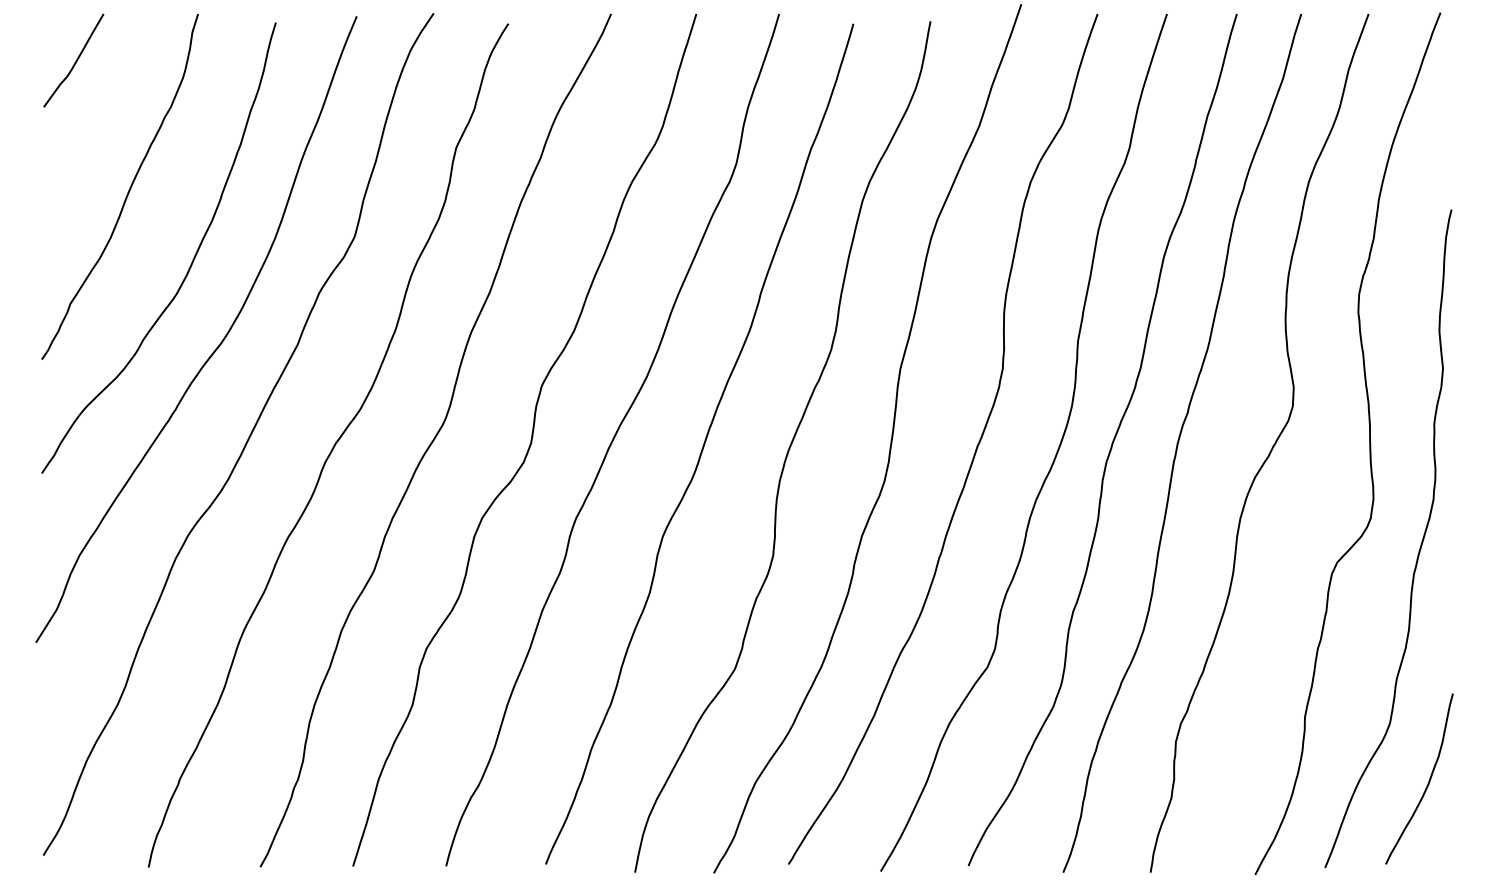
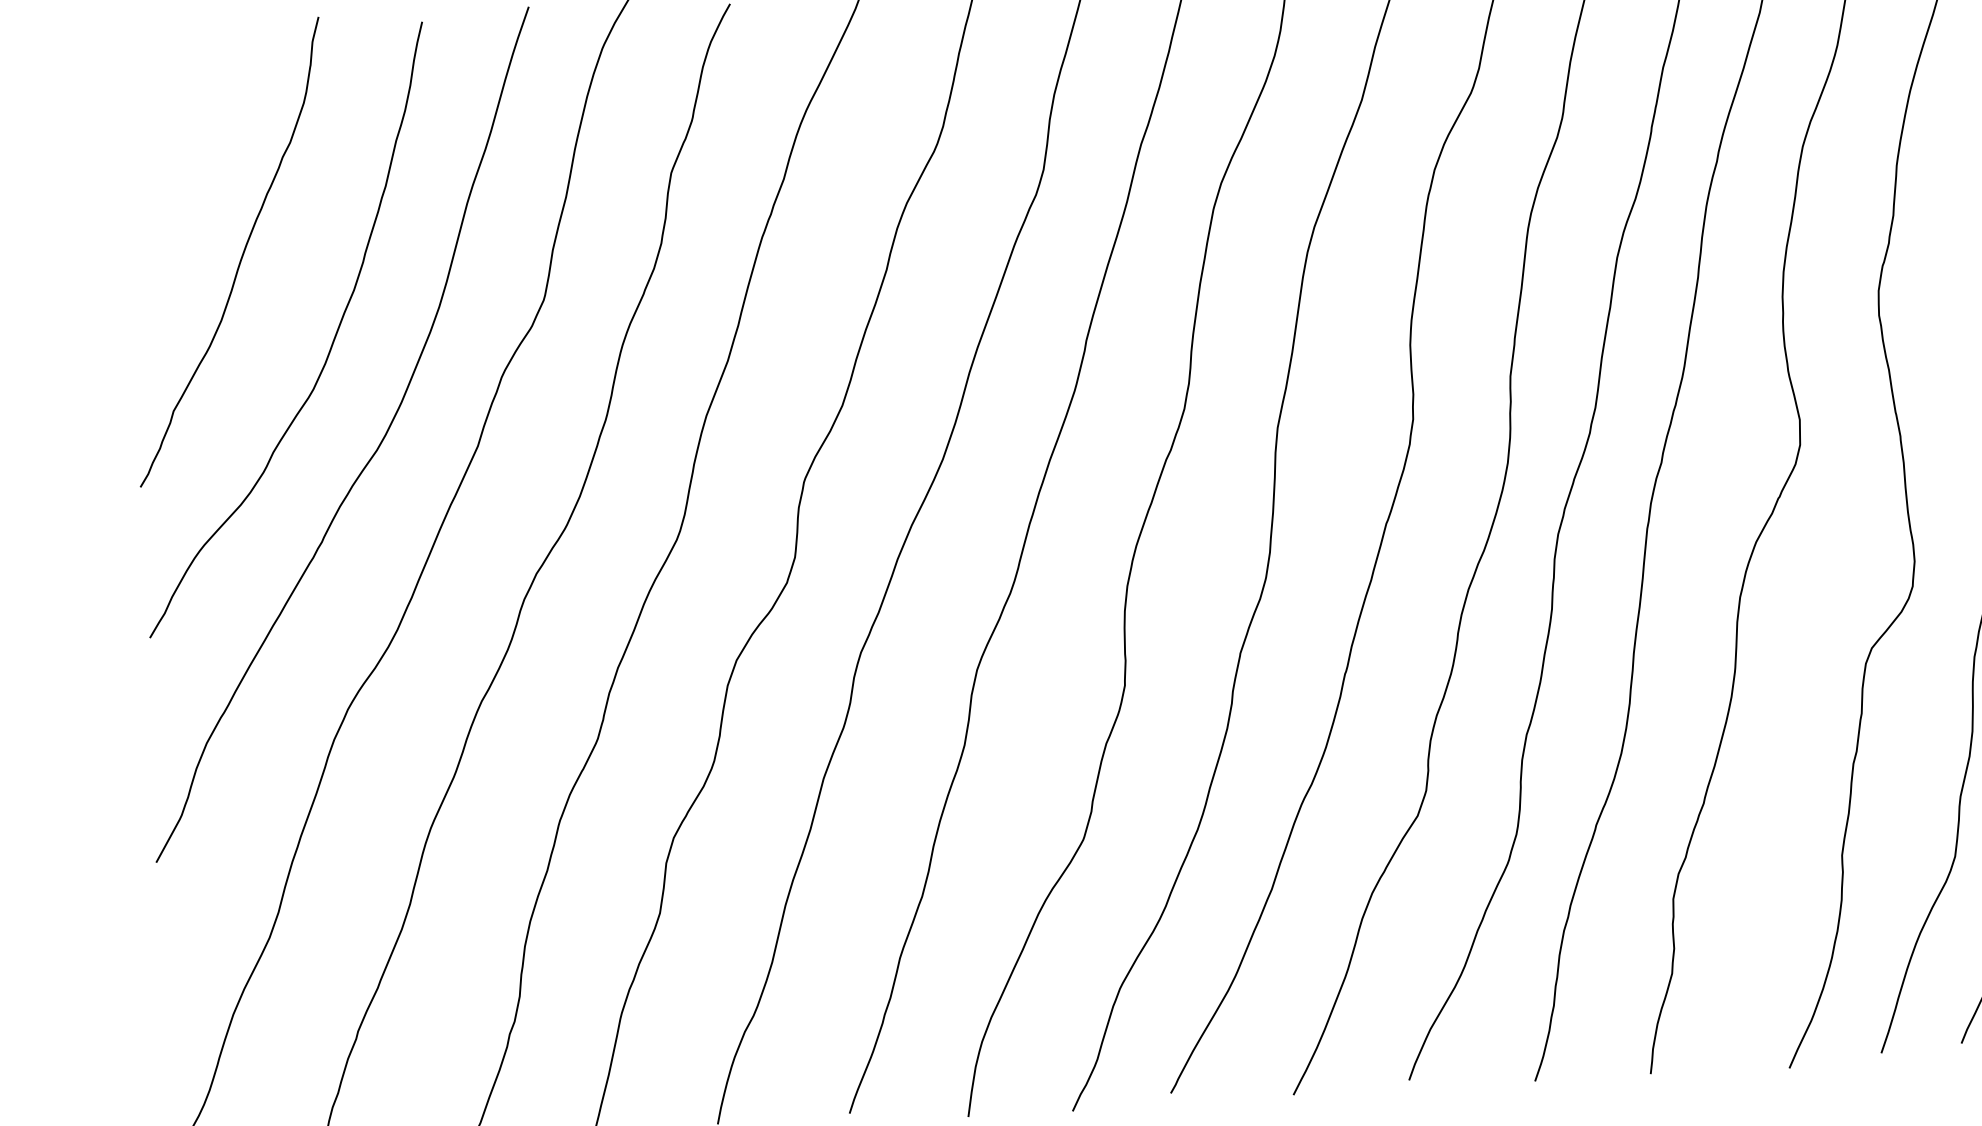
curve: (75, 60) -> (160, 88), removed

